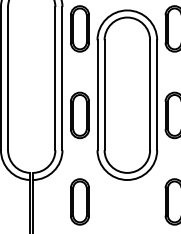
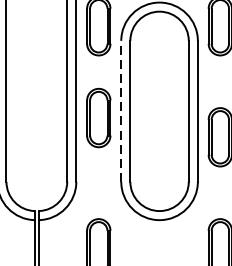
line: (97, 95) -> (121, 111), solid -> dashed
part: (79, 115) -> (98, 118), moved

